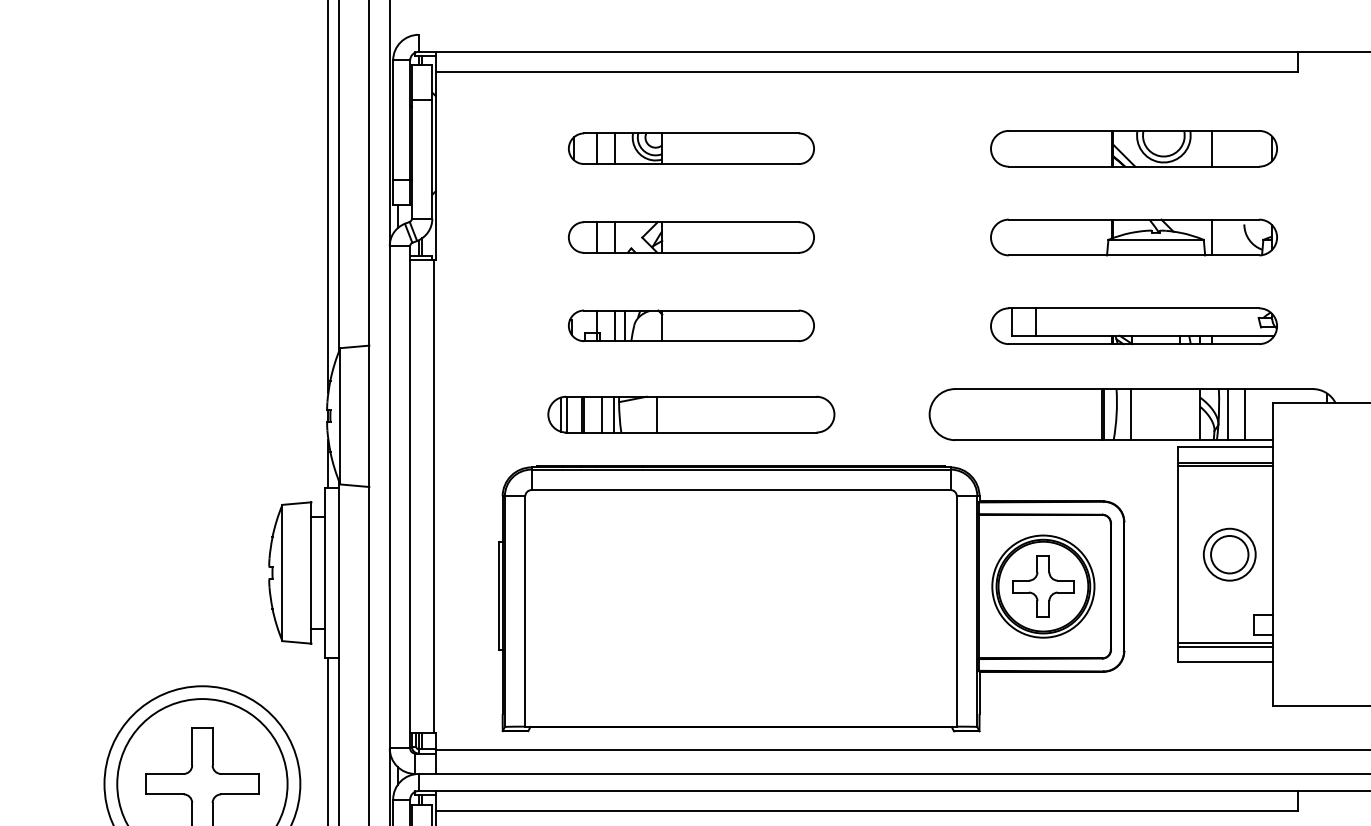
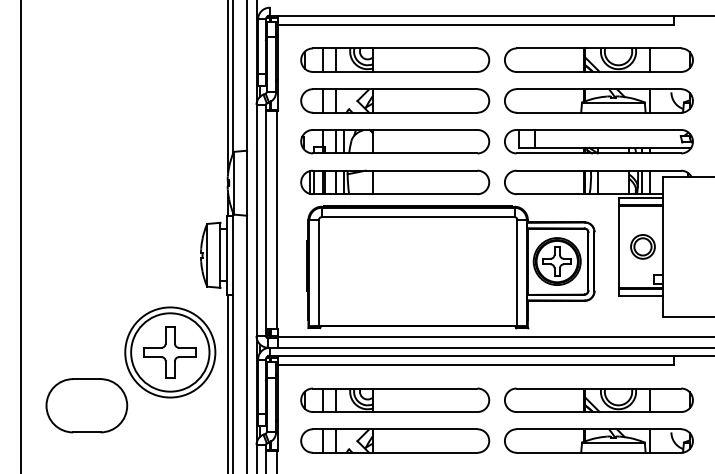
part: (691, 147) -> (395, 59), size x1.67
part: (1133, 147) -> (598, 59), size x1.43
part: (691, 236) -> (395, 100), size x1.67
part: (1133, 236) -> (598, 100), size x1.43
part: (691, 325) -> (395, 141), size x1.67
part: (1133, 325) -> (598, 141), size x1.43
part: (691, 414) -> (395, 182), size x1.43

